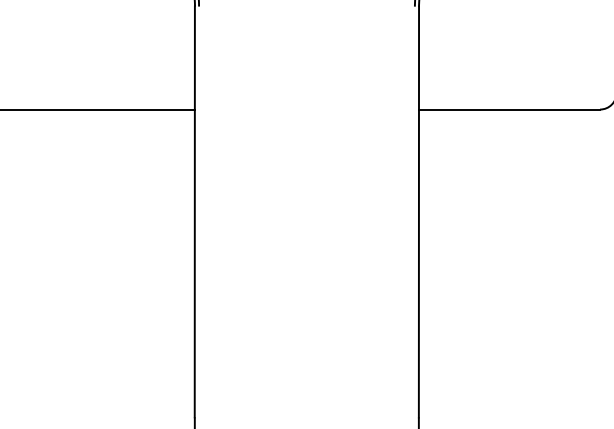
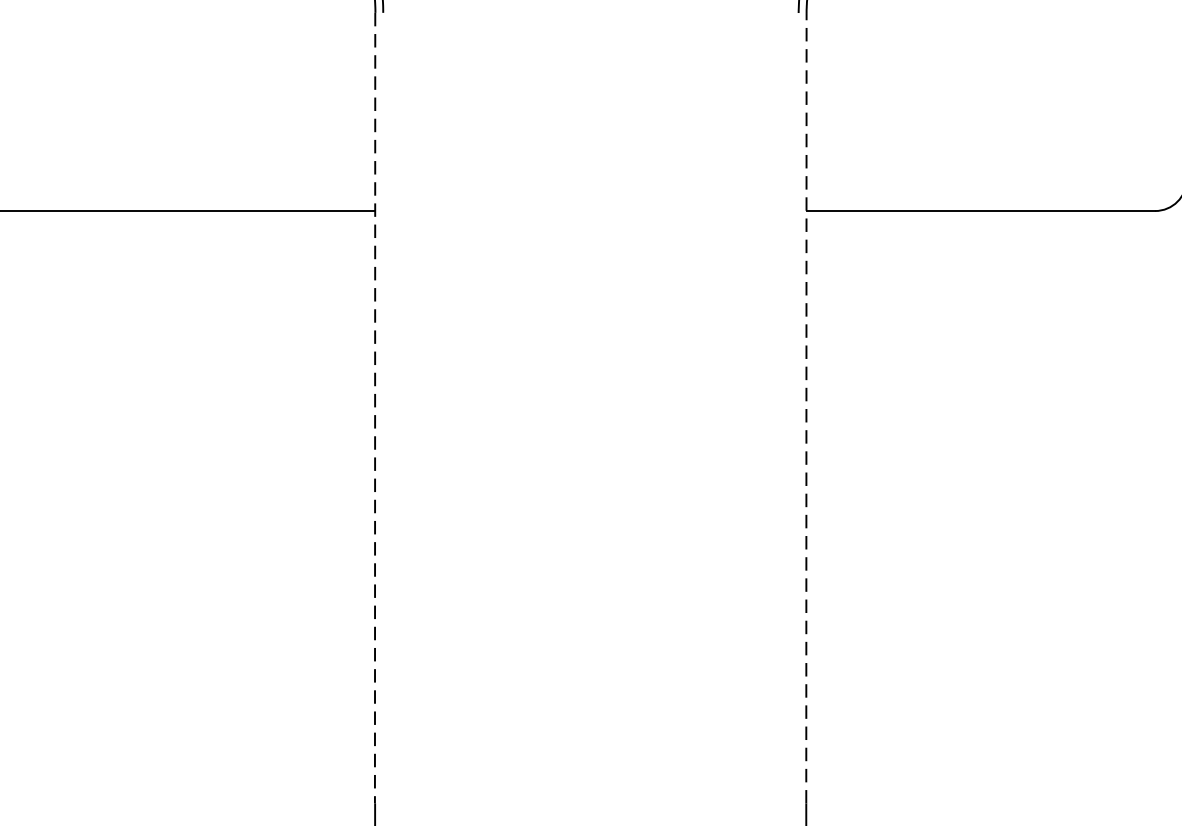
line: (418, 211) -> (805, 407), solid -> dashed
line: (194, 212) -> (374, 409), solid -> dashed

